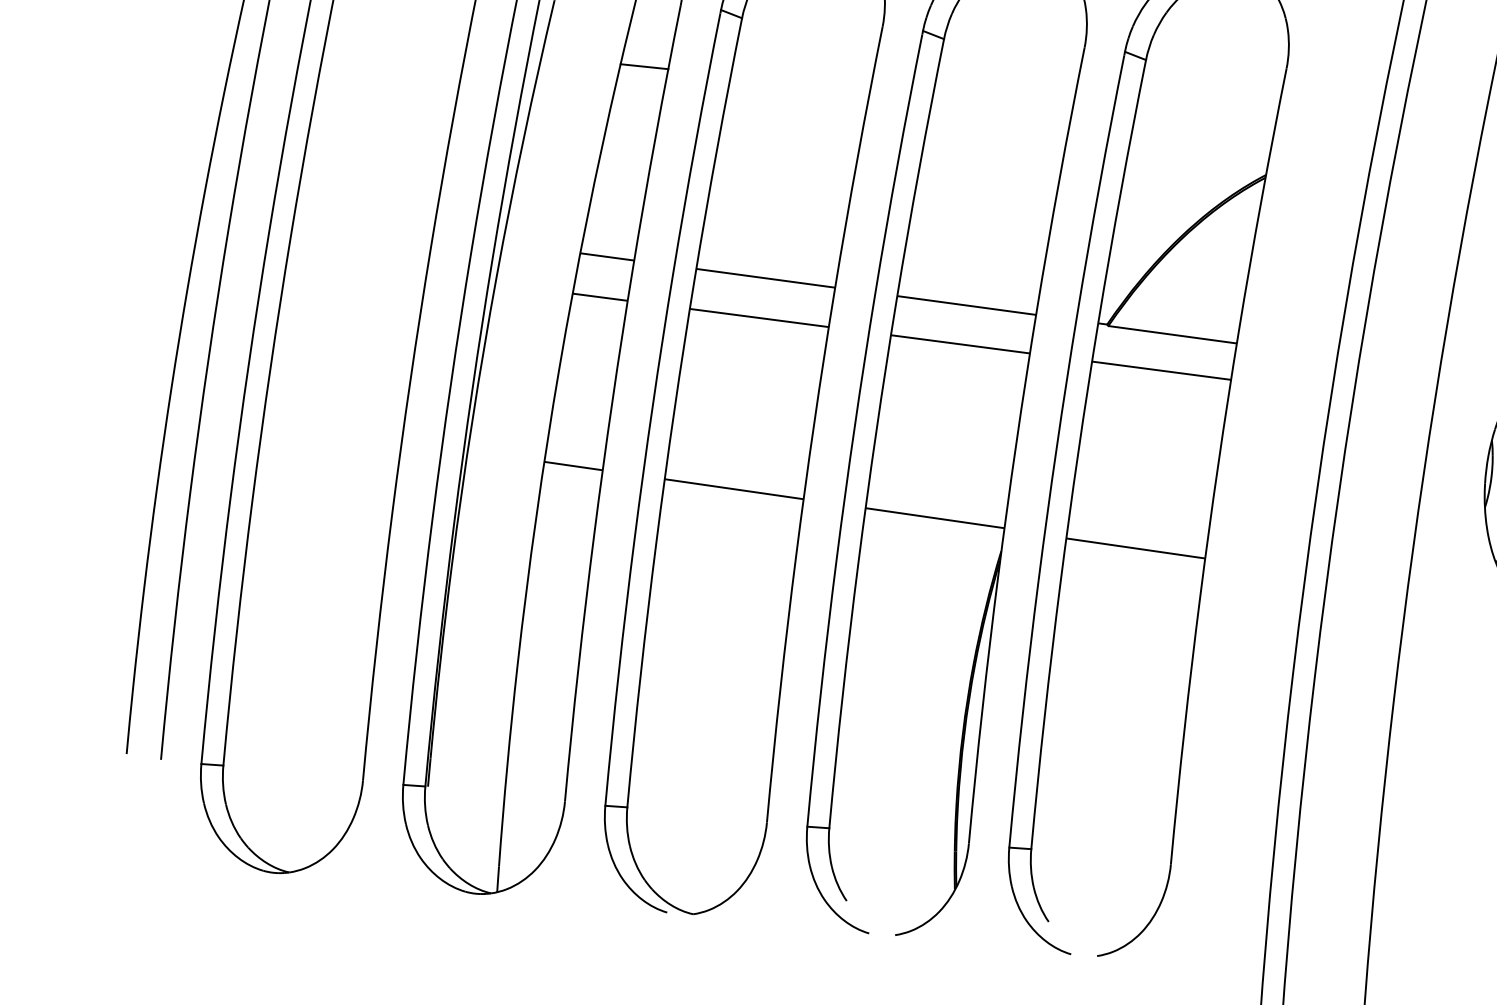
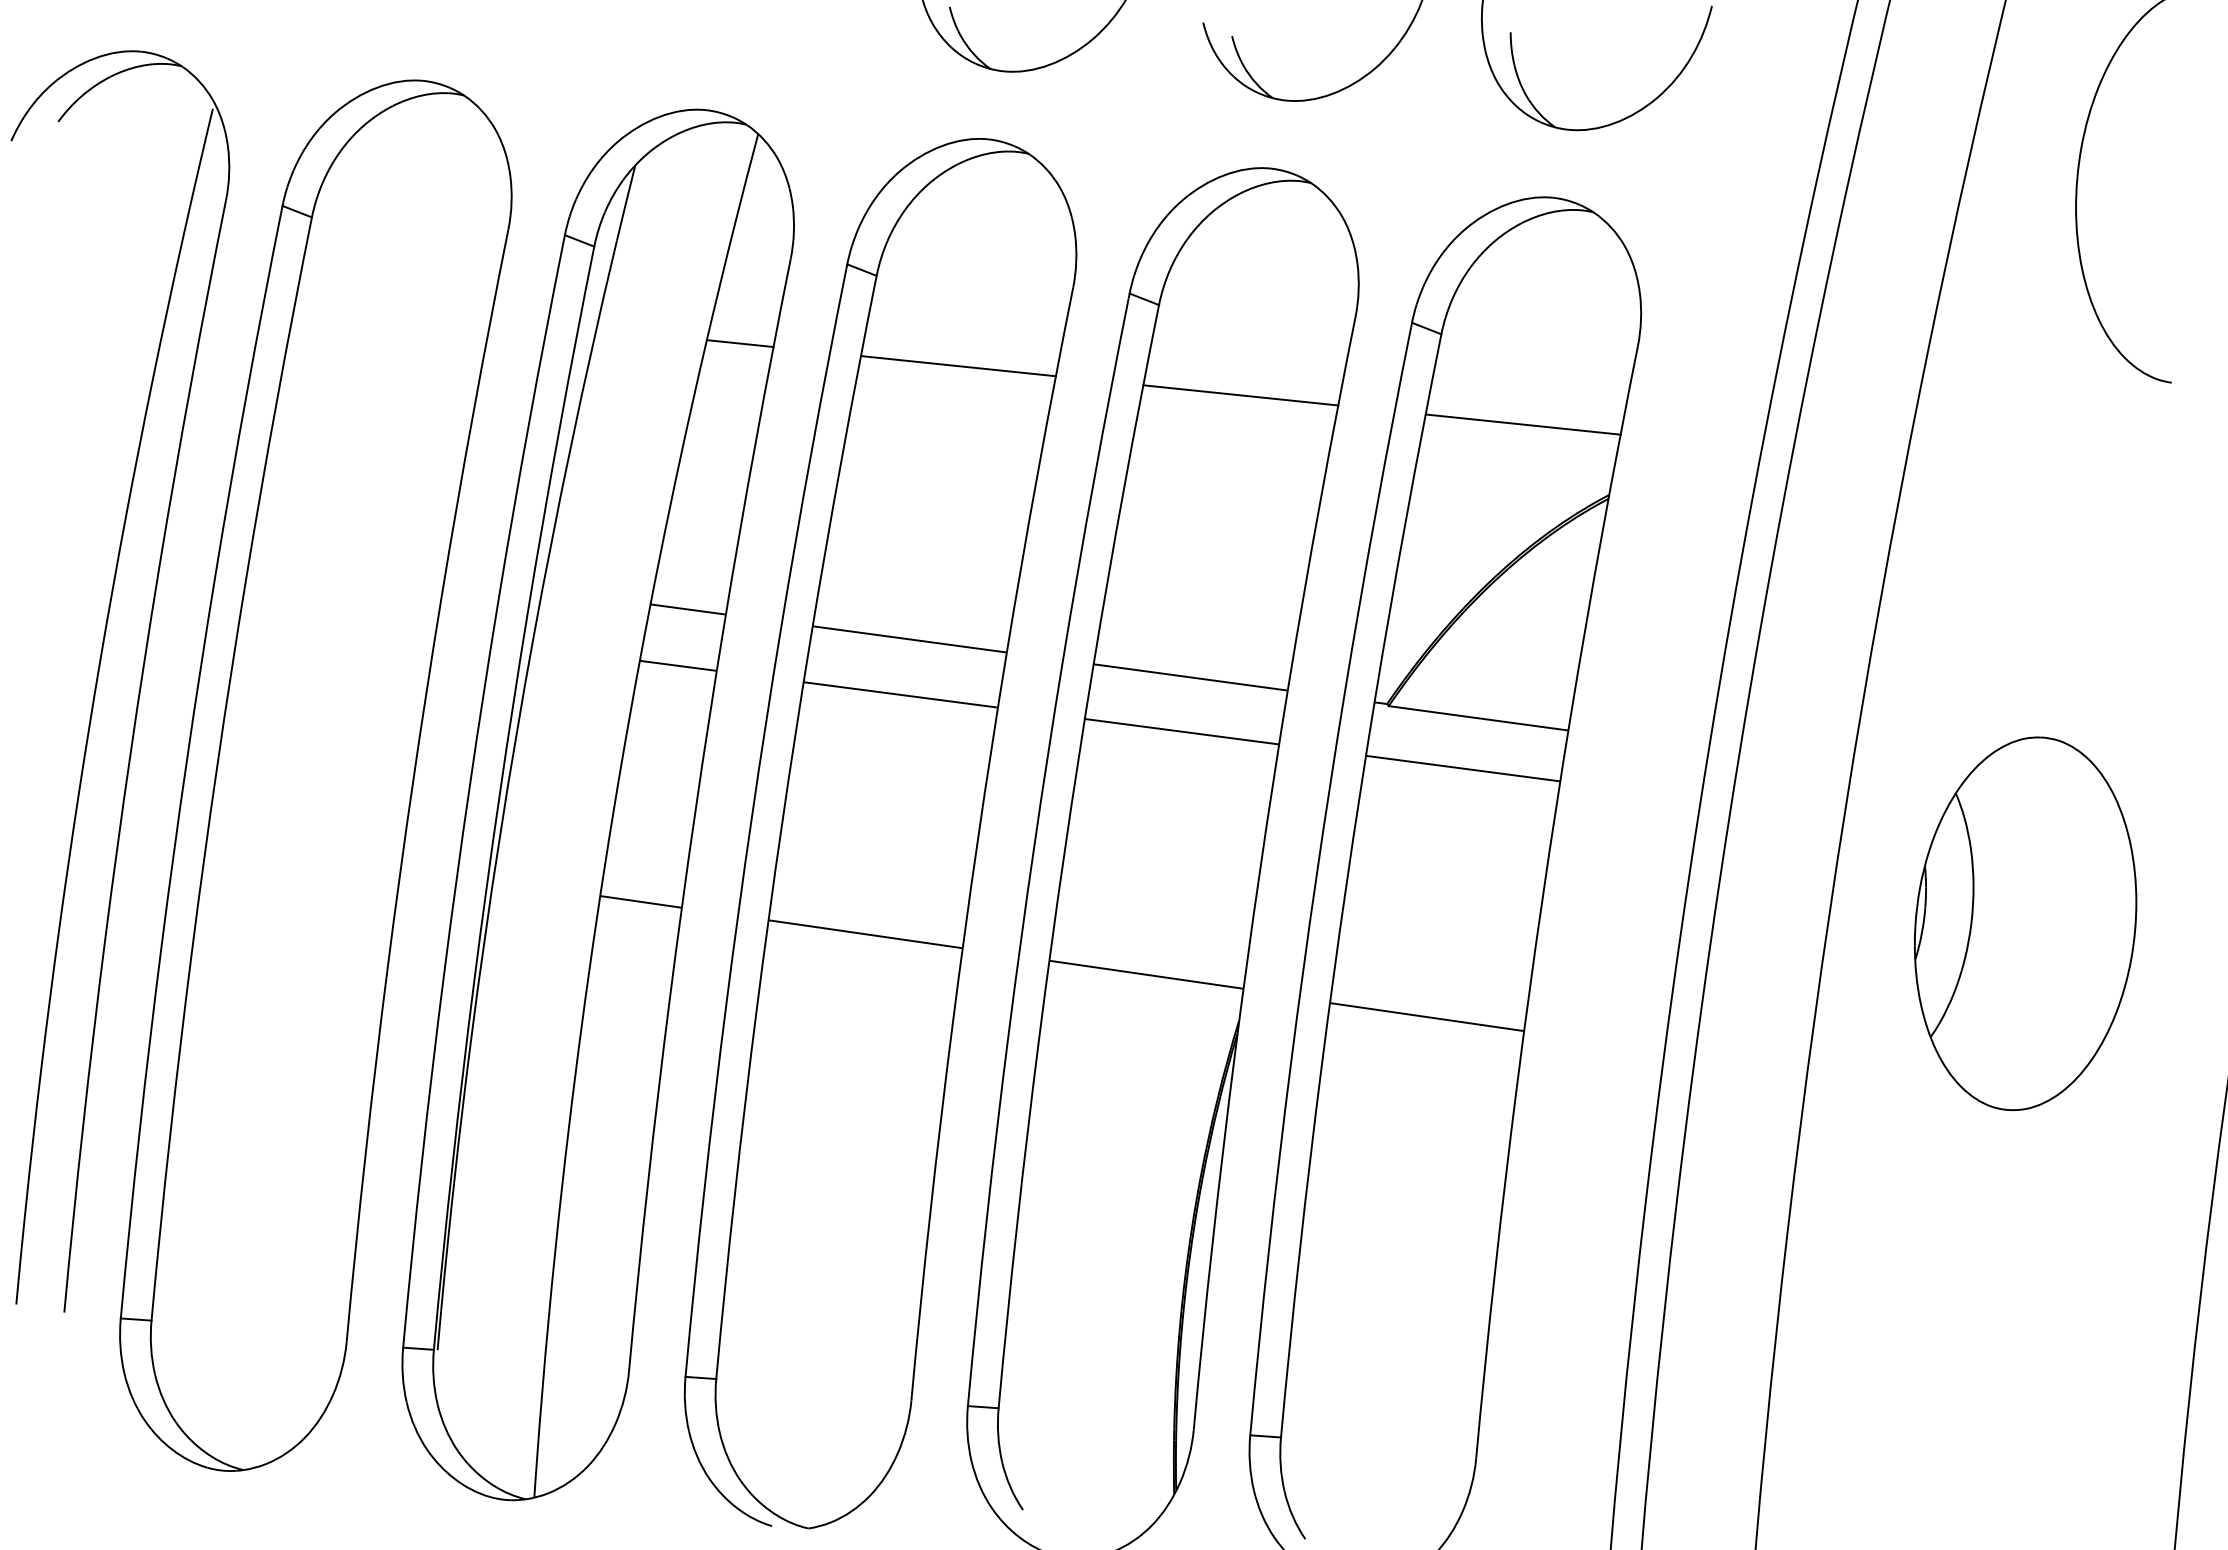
line: (800, 83) -> (958, 366), added
line: (1002, 103) -> (1240, 395), added
line: (1204, 124) -> (1522, 424), added

